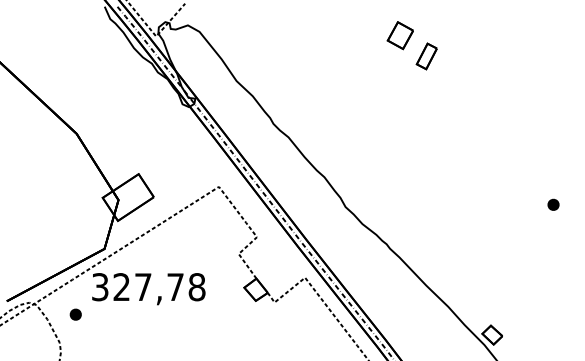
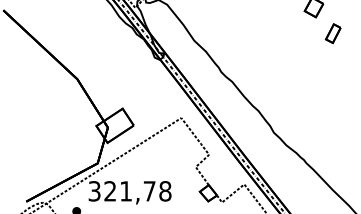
part: (426, 56) -> (333, 33), moved
text: (143, 286) -> (126, 190), 327,78 -> 321,78

